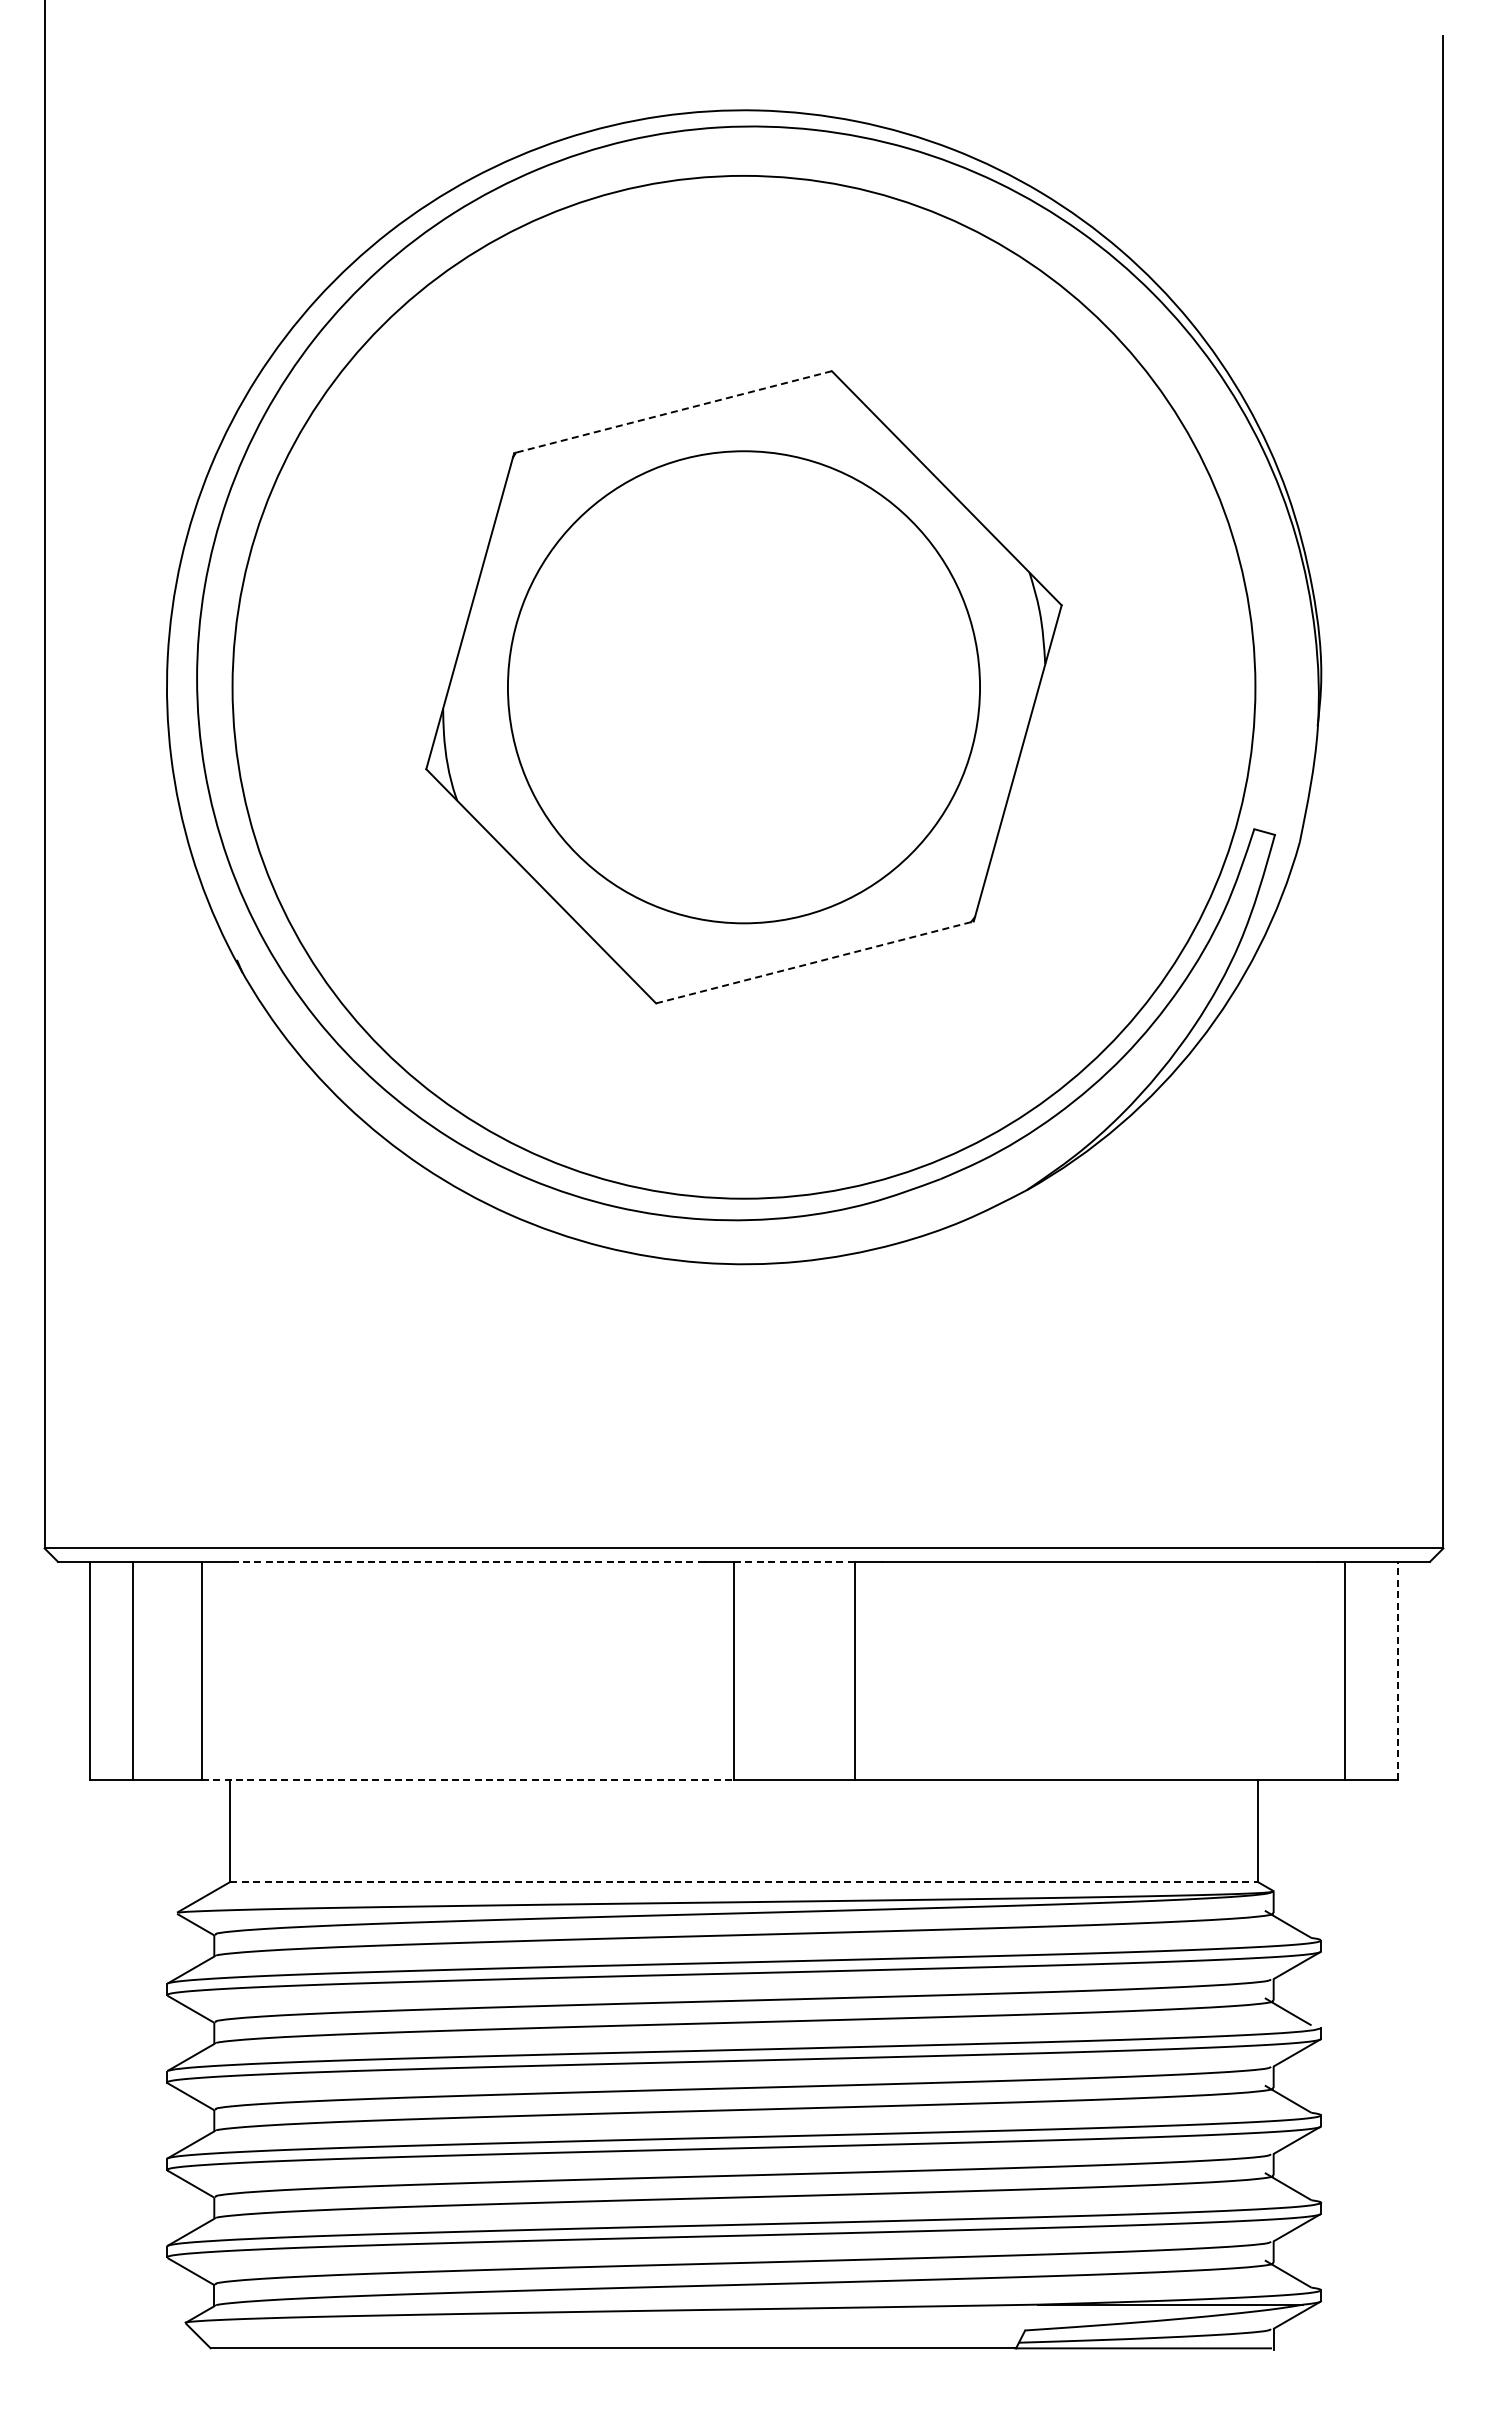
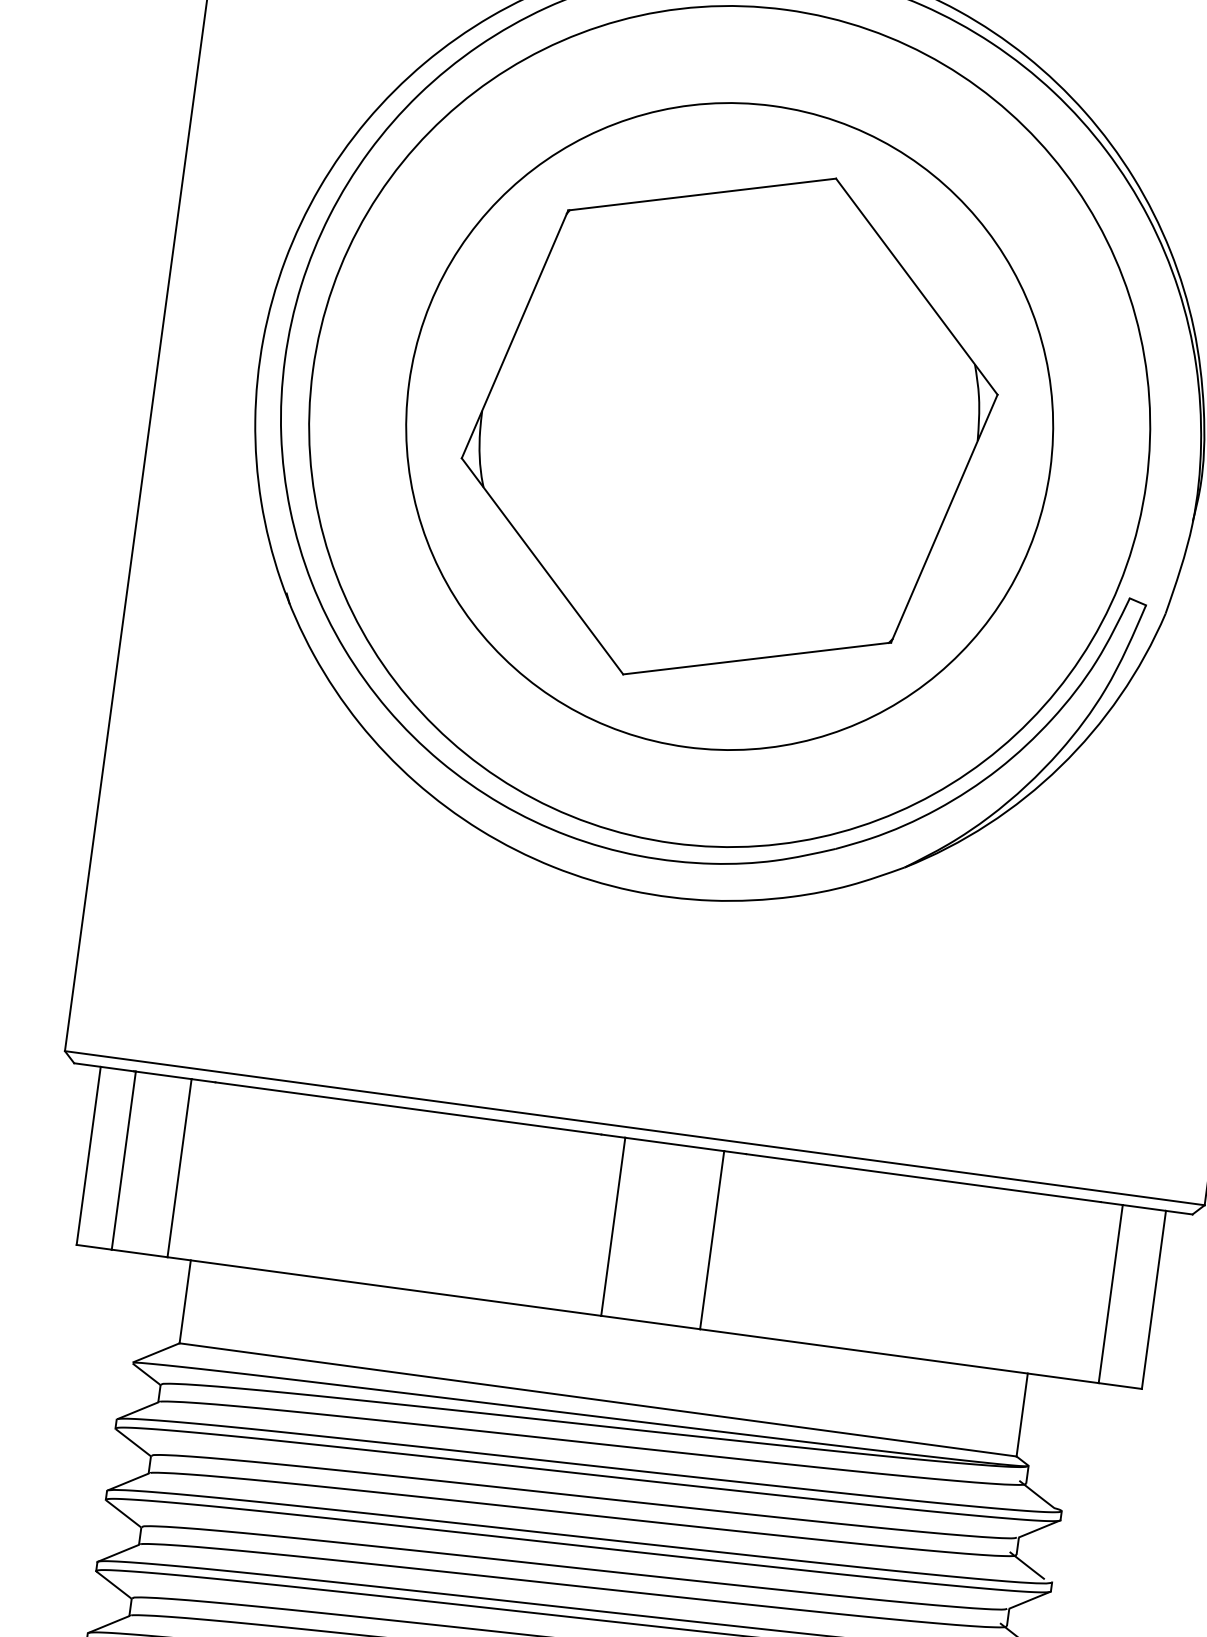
line: (672, 412) -> (701, 194), dashed -> solid
circle: (743, 686) -> (729, 425), size x1.67
line: (815, 962) -> (757, 658), dashed -> solid
line: (467, 1561) -> (408, 1108), dashed -> solid
line: (794, 1561) -> (674, 1144), dashed -> solid
line: (1397, 1670) -> (1153, 1299), dashed -> solid
line: (468, 1780) -> (384, 1286), dashed -> solid
line: (744, 1881) -> (598, 1399), dashed -> solid

